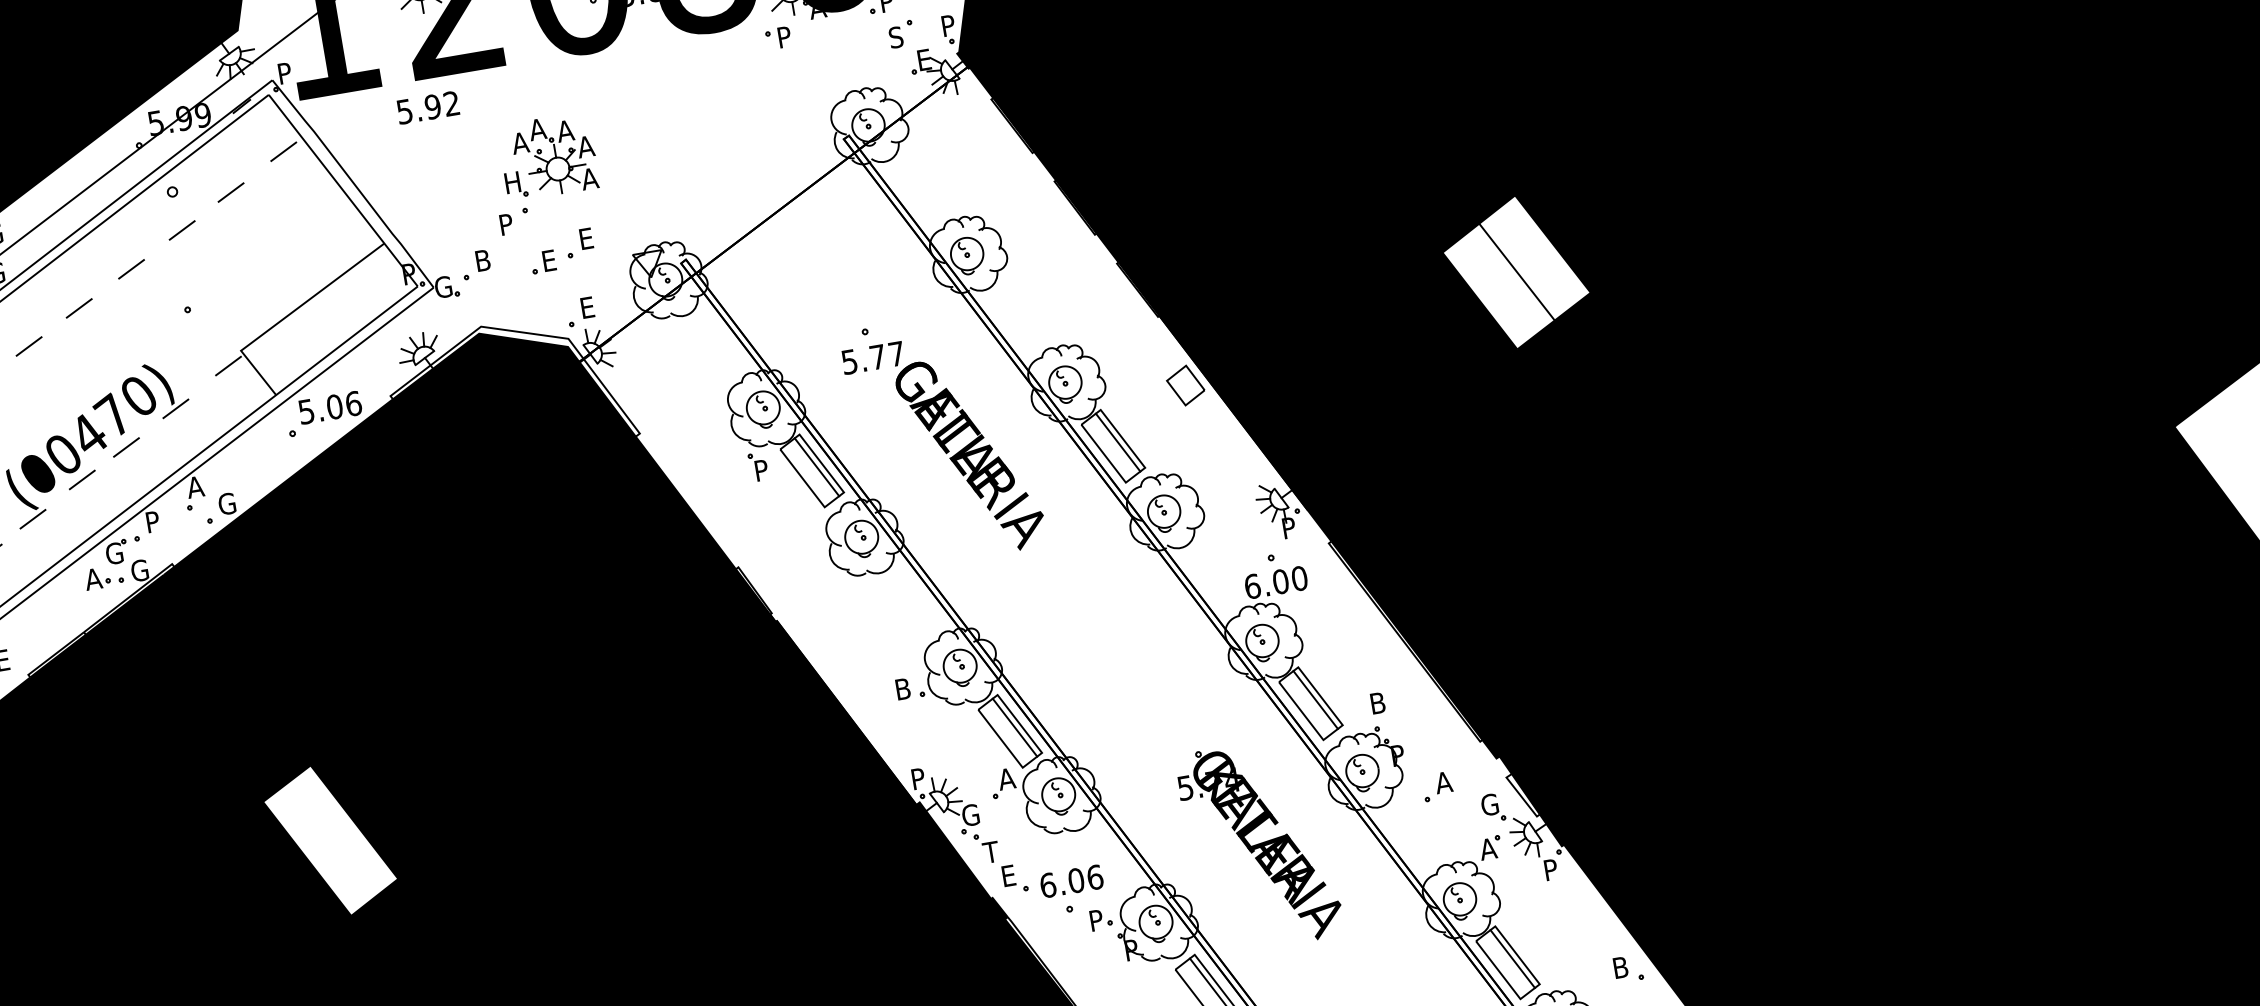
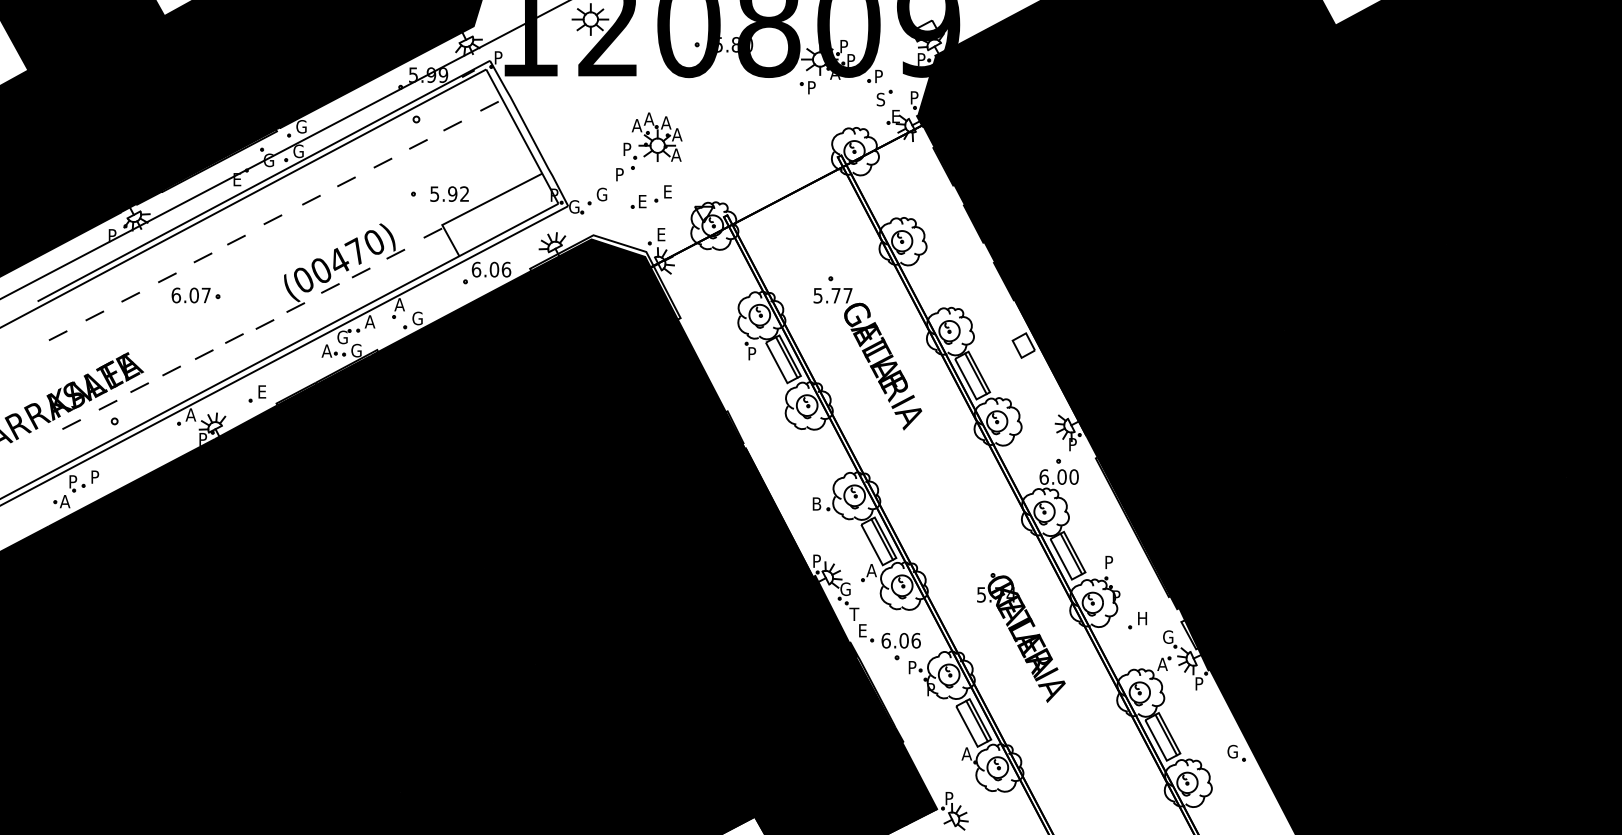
text: (427, 106) -> (449, 193), moved
text: (513, 181) -> (628, 148), H -> P
text: (482, 260) -> (601, 194), B -> G
fill: (1516, 271) -> (1240, 309), added
text: (306, 411) -> (476, 269), 5.06 -> 6.06
text: (152, 521) -> (369, 321), P -> A
text: (1379, 702) -> (1110, 562), B -> P
text: (1442, 782) -> (1141, 618), A -> H
fill: (330, 840) -> (446, 537), added
text: (1621, 967) -> (1232, 751), B -> G

